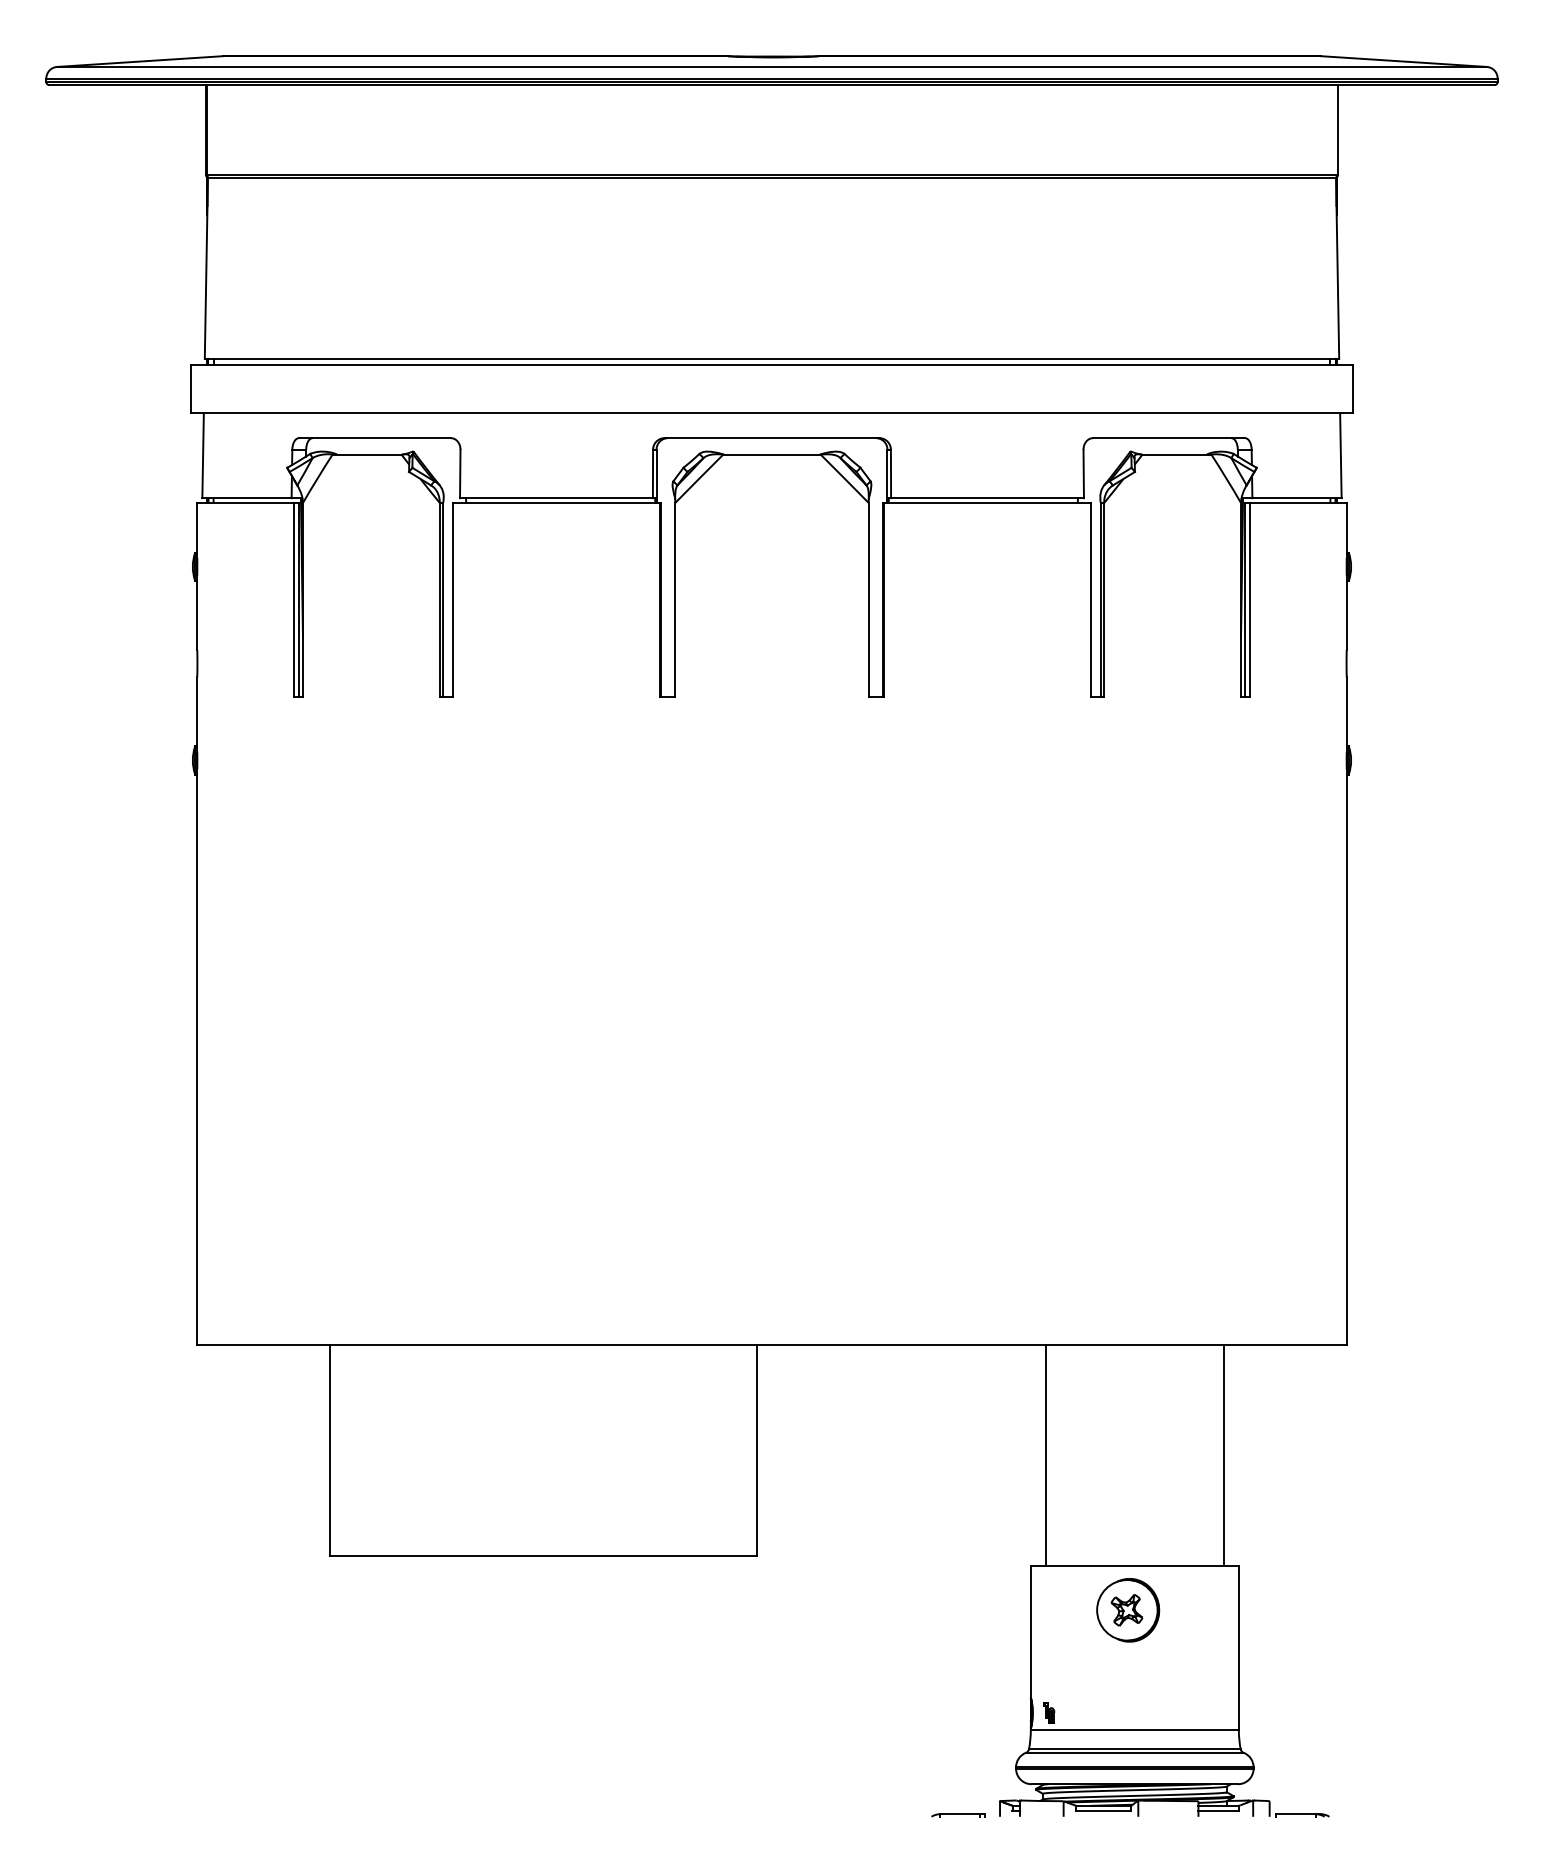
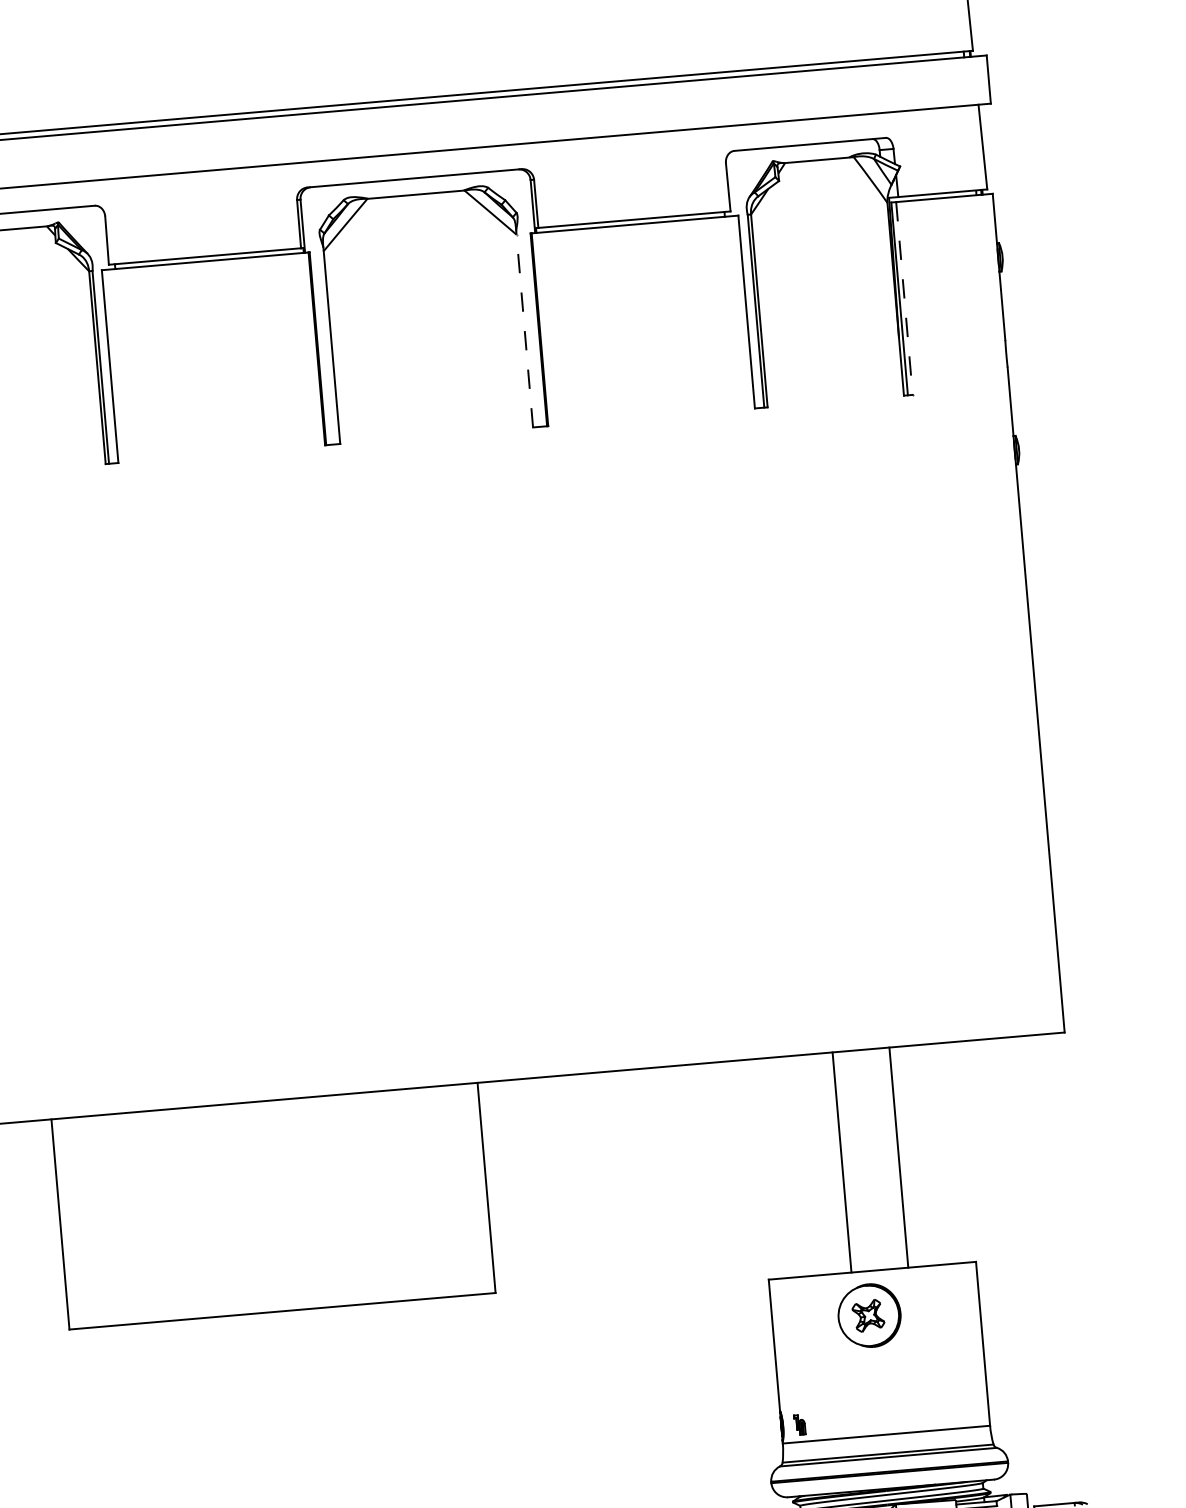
line: (868, 599) -> (524, 330), solid -> dashed
line: (1249, 599) -> (904, 298), solid -> dashed
line: (1045, 1454) -> (841, 1161), moved
line: (1223, 1454) -> (898, 1156), moved

